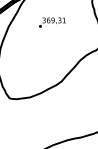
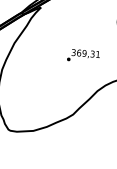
text: (52, 22) -> (83, 55), moved

